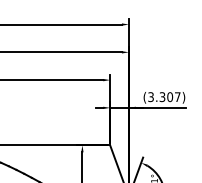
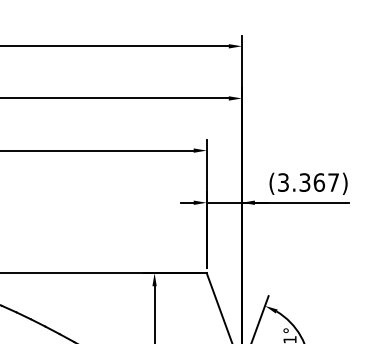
text: (170, 96) -> (319, 181), (3.307) -> (3.367)

